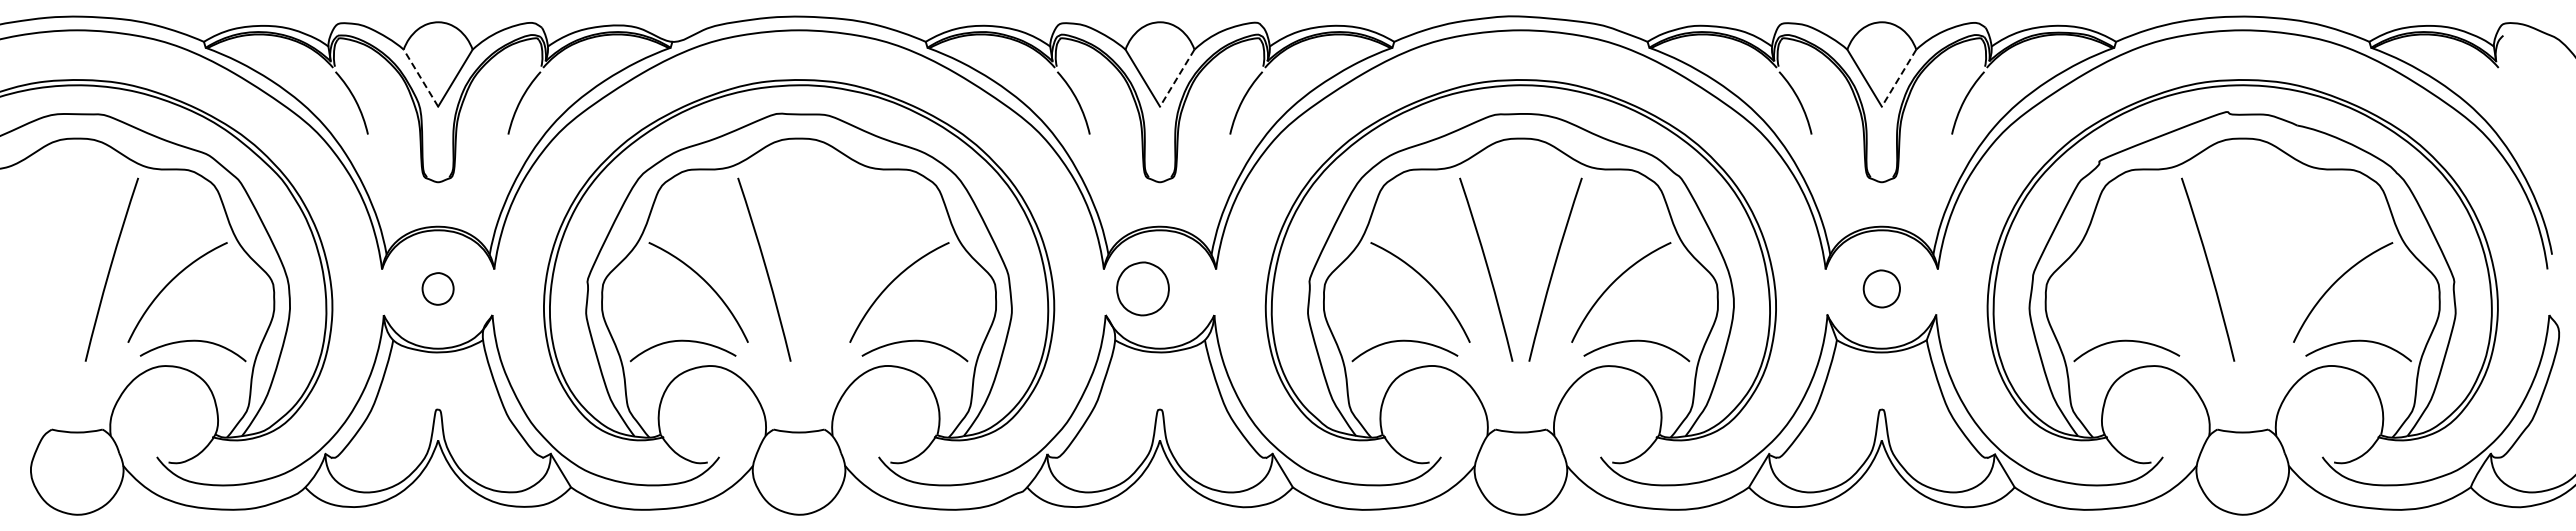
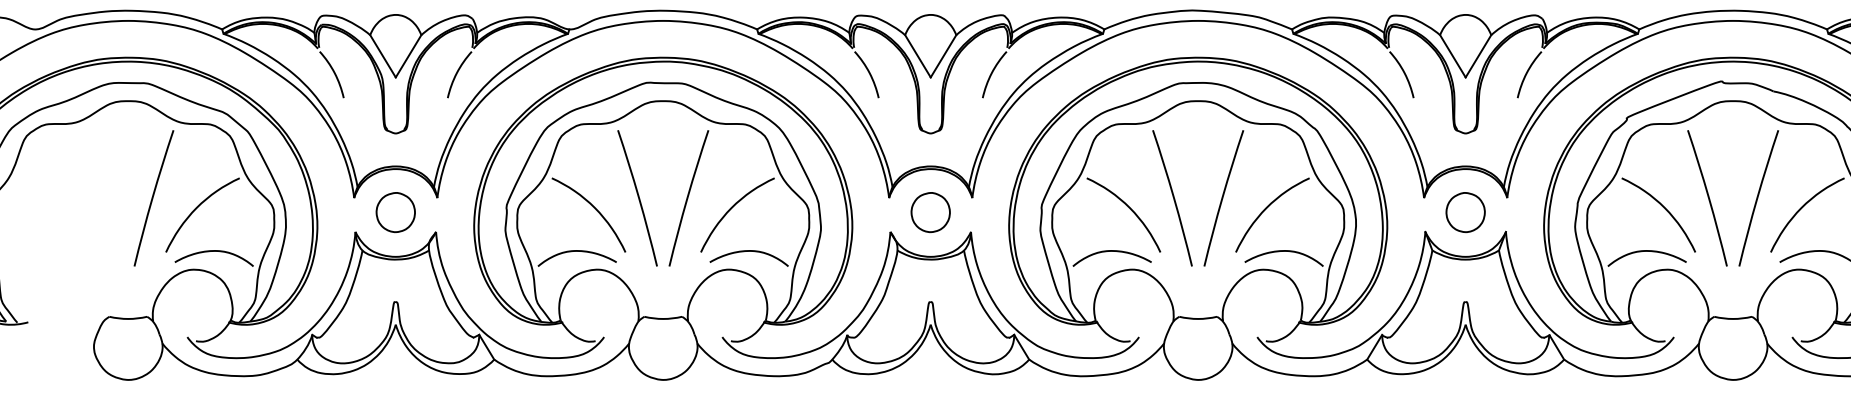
line: (420, 77) -> (382, 55), dashed -> solid
line: (1176, 78) -> (942, 56), dashed -> solid
line: (1898, 78) -> (1478, 56), dashed -> solid
curve: (832, 269) -> (688, 198), added
curve: (2276, 269) -> (1758, 198), added
curve: (2150, 284) -> (1664, 209), added
part: (437, 288) -> (395, 212), size x1.67
part: (1142, 288) -> (930, 212), moved
part: (1881, 288) -> (1465, 212), size x1.43

